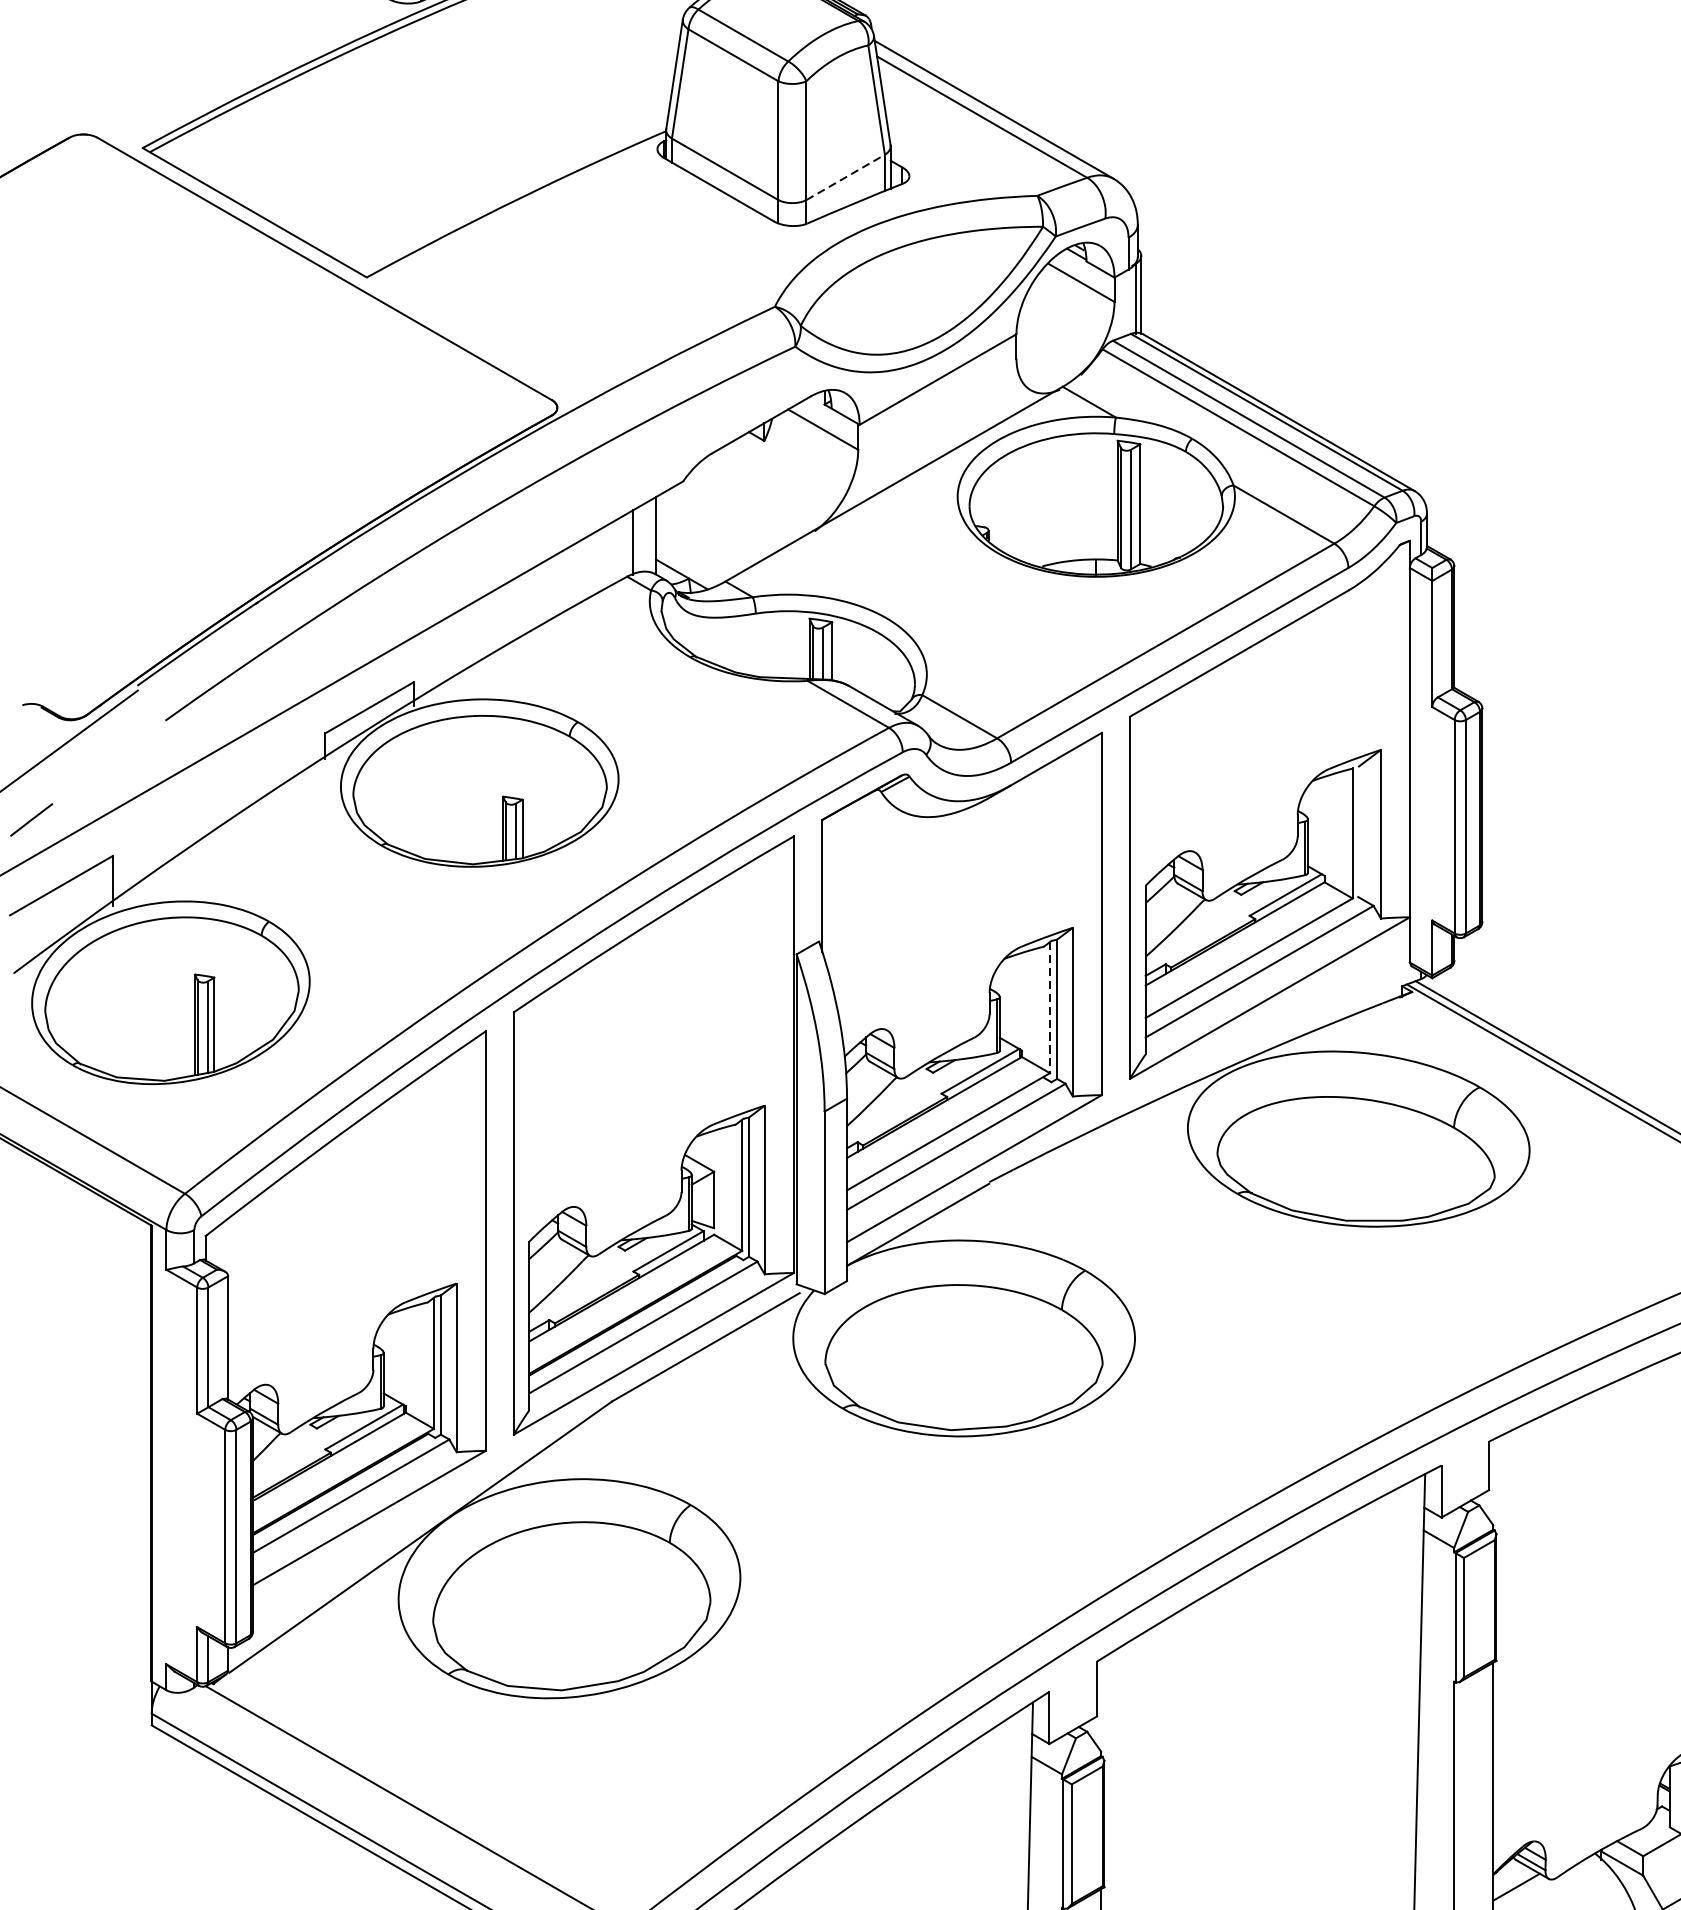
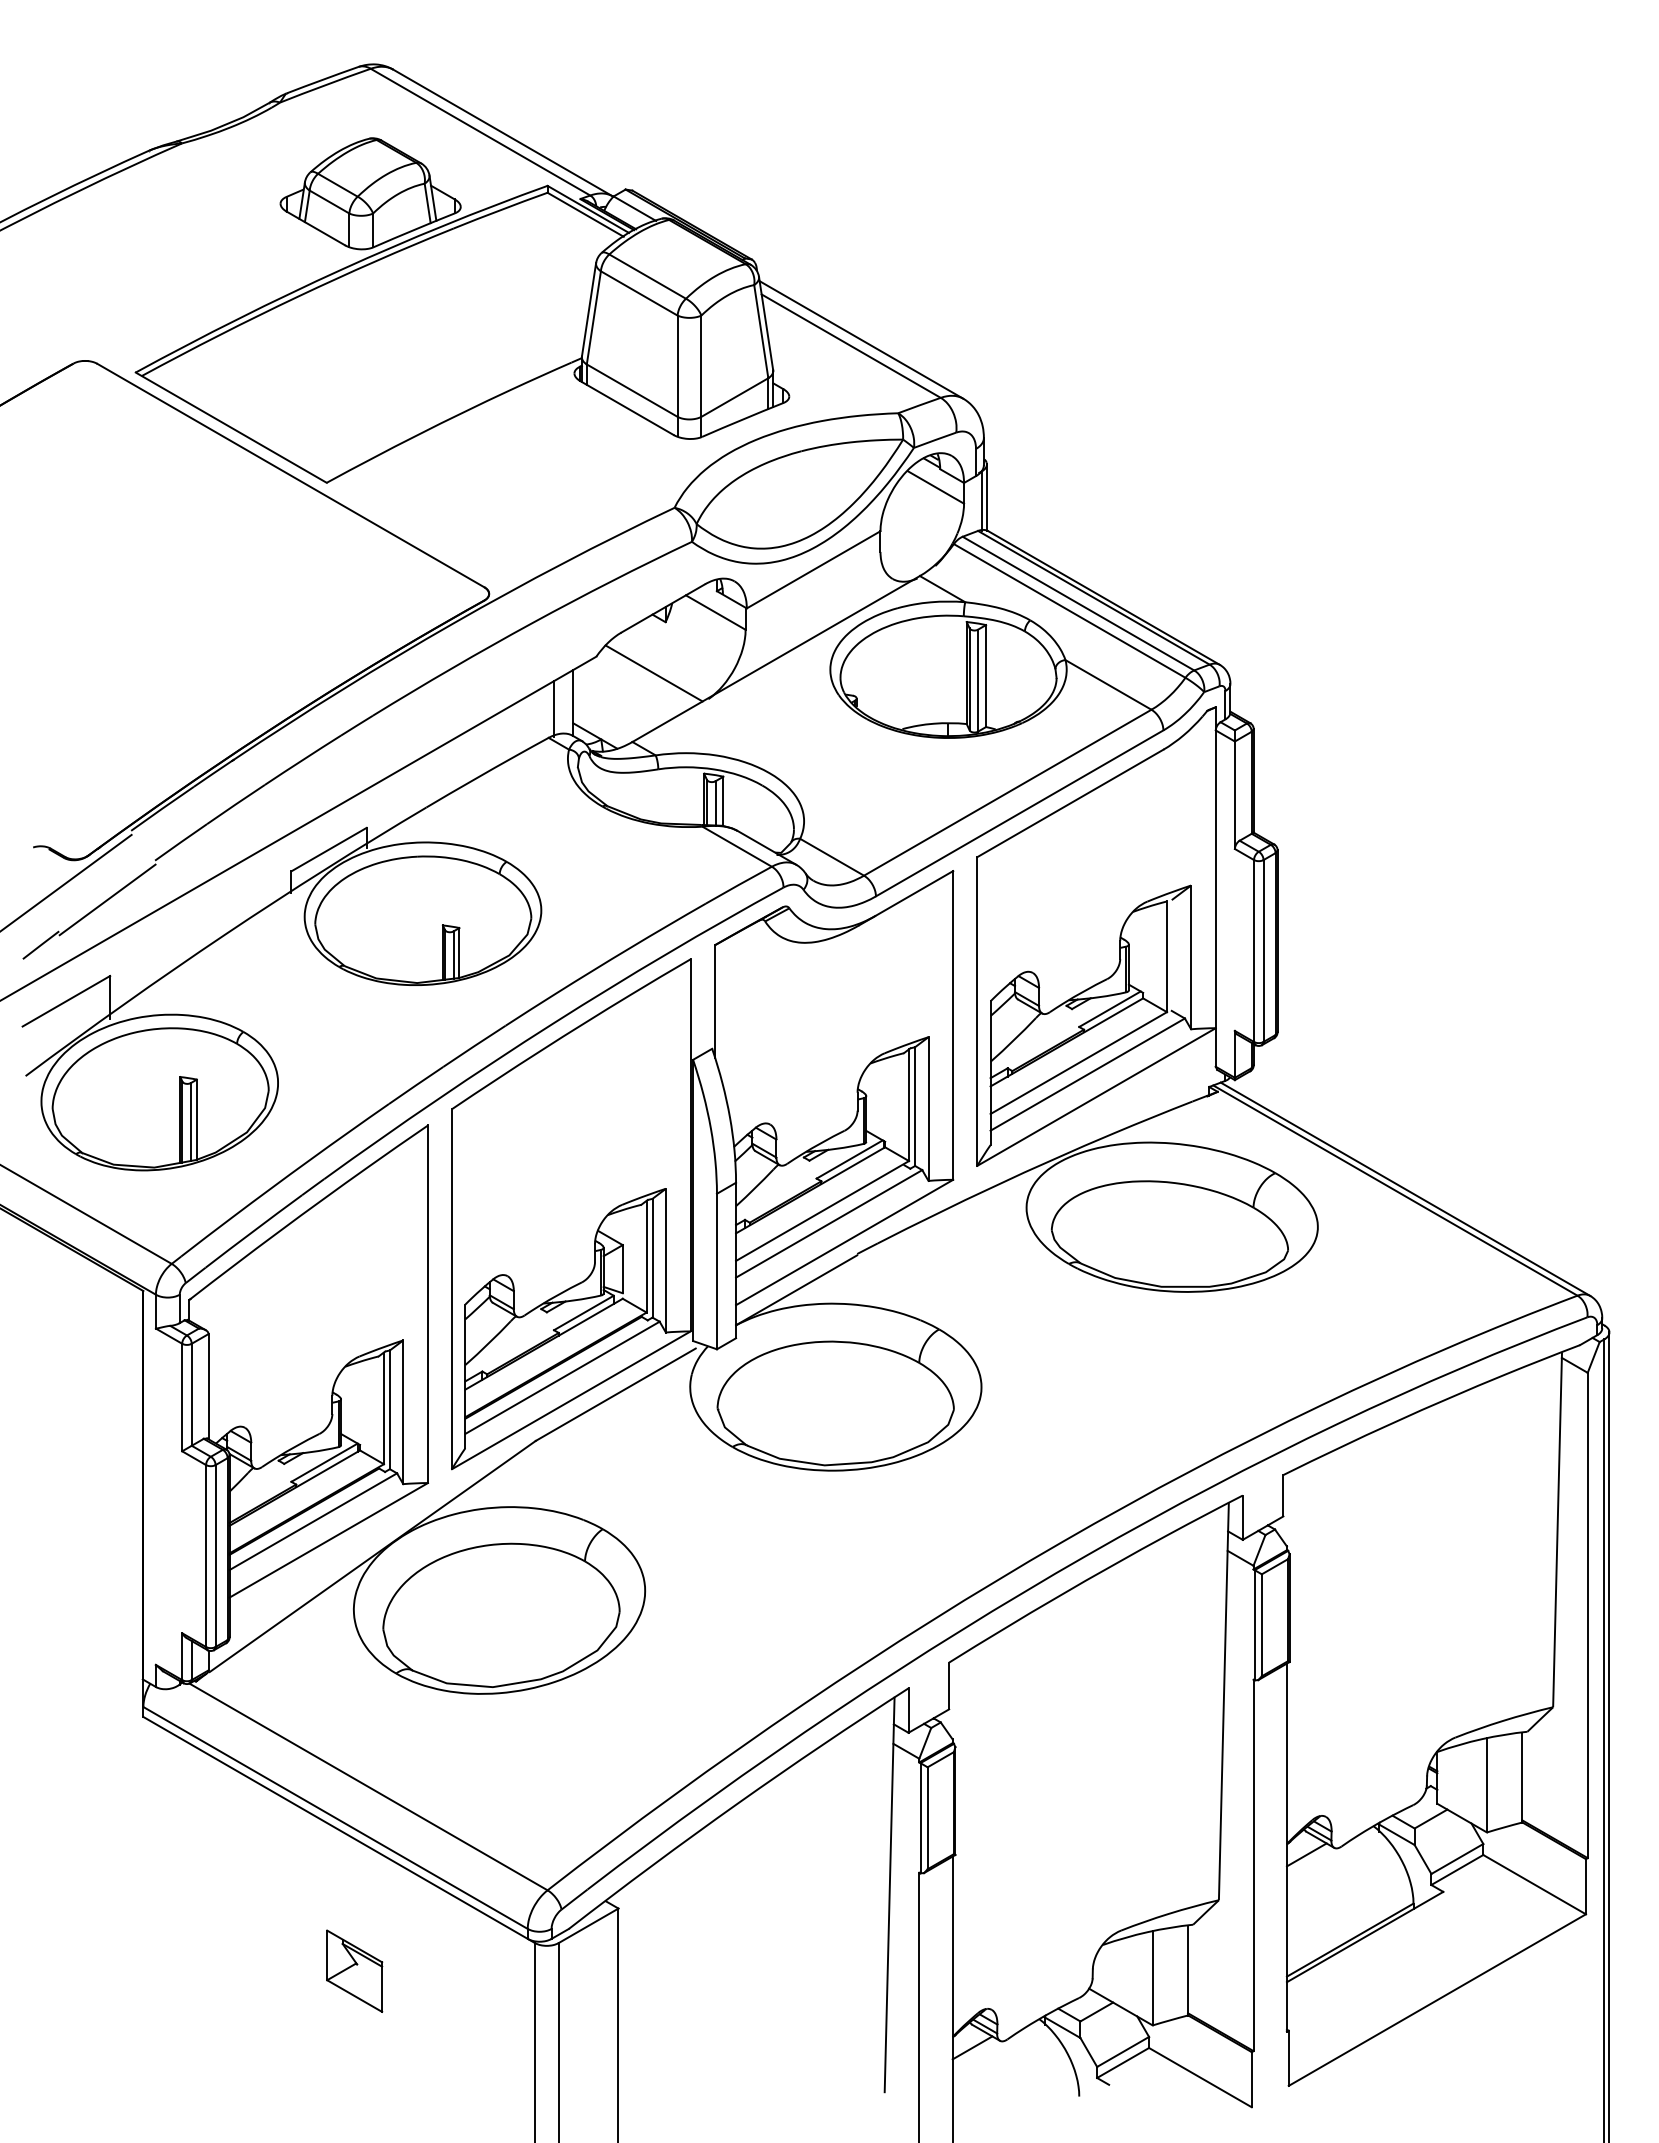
line: (845, 177) -> (734, 397), dashed -> solid
line: (750, 501) -> (653, 673), added
line: (109, 766) -> (107, 899), added
line: (1050, 1007) -> (909, 1105), dashed -> solid

